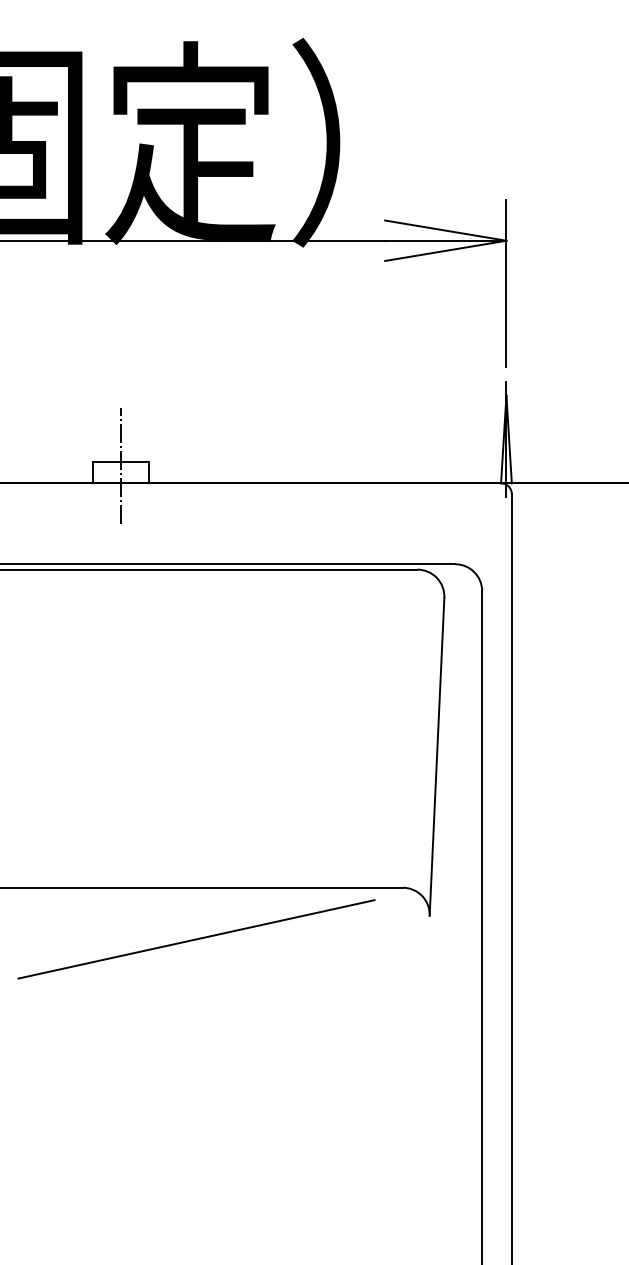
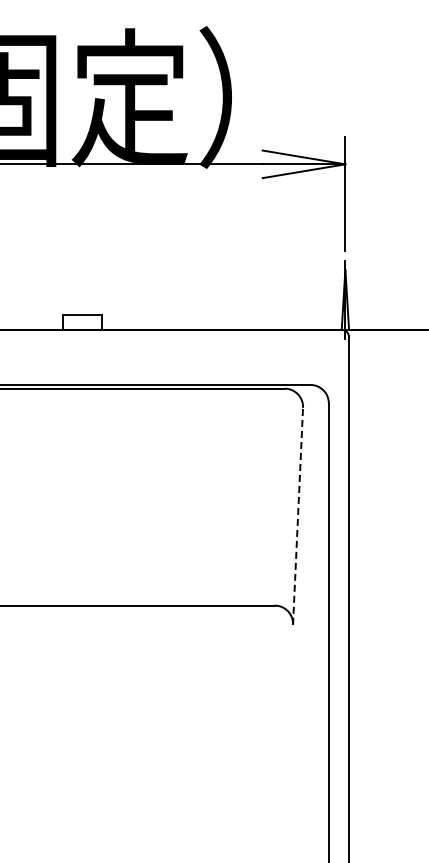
line: (120, 465) -> (82, 317), removed
line: (437, 757) -> (298, 516), solid -> dashed
line: (195, 938) -> (133, 640), removed

